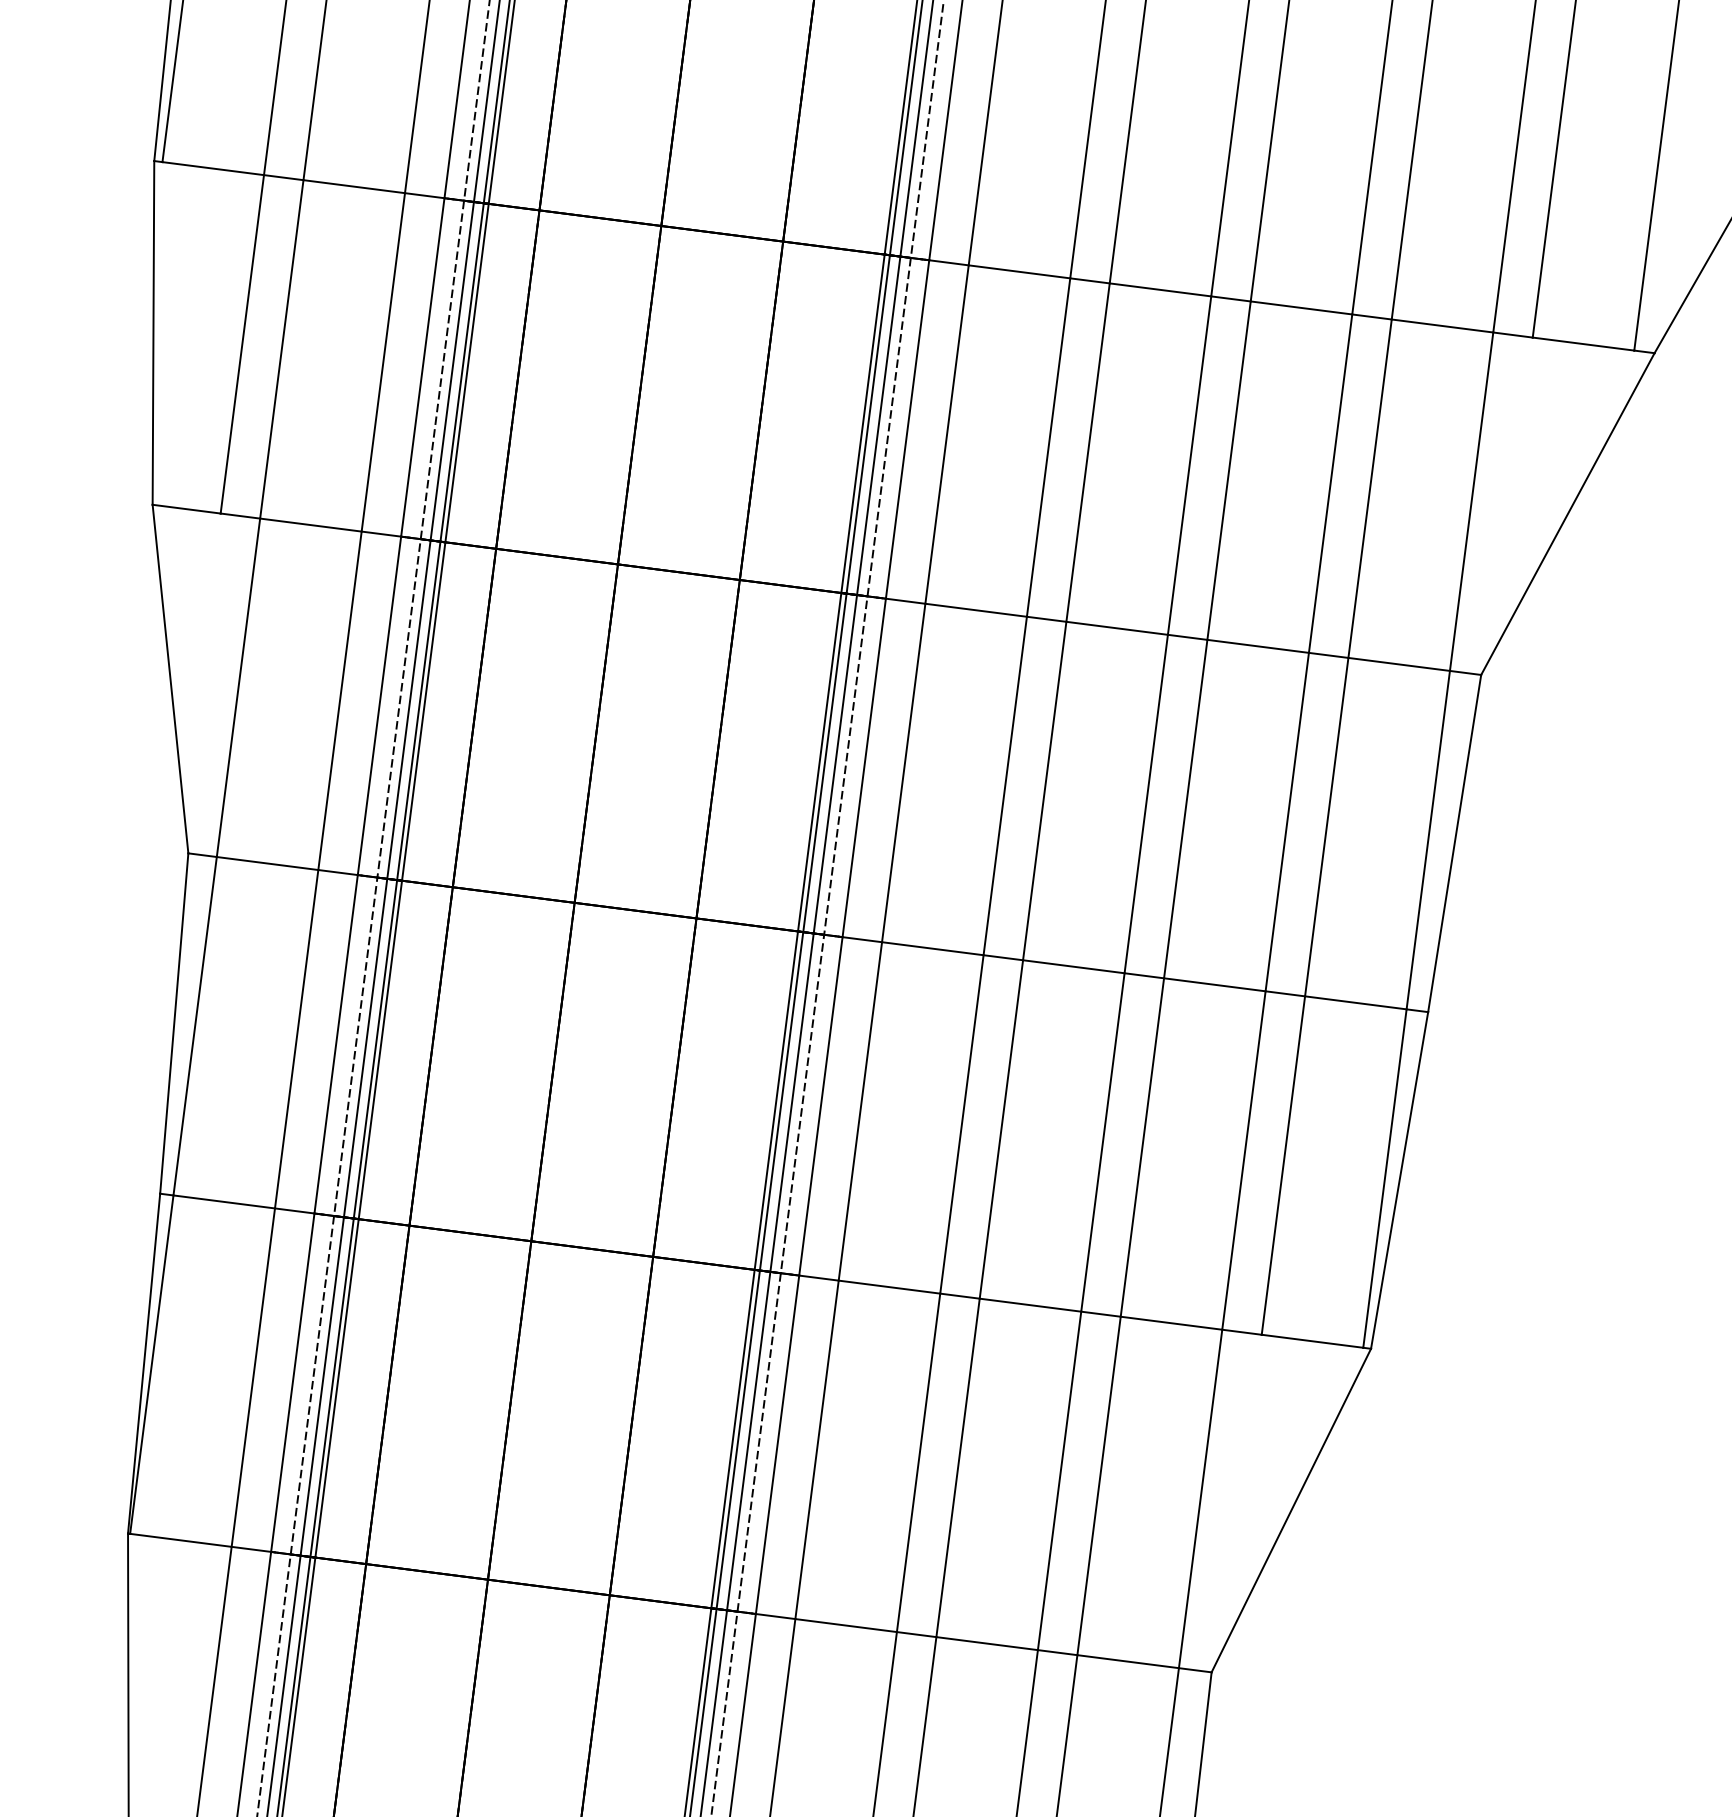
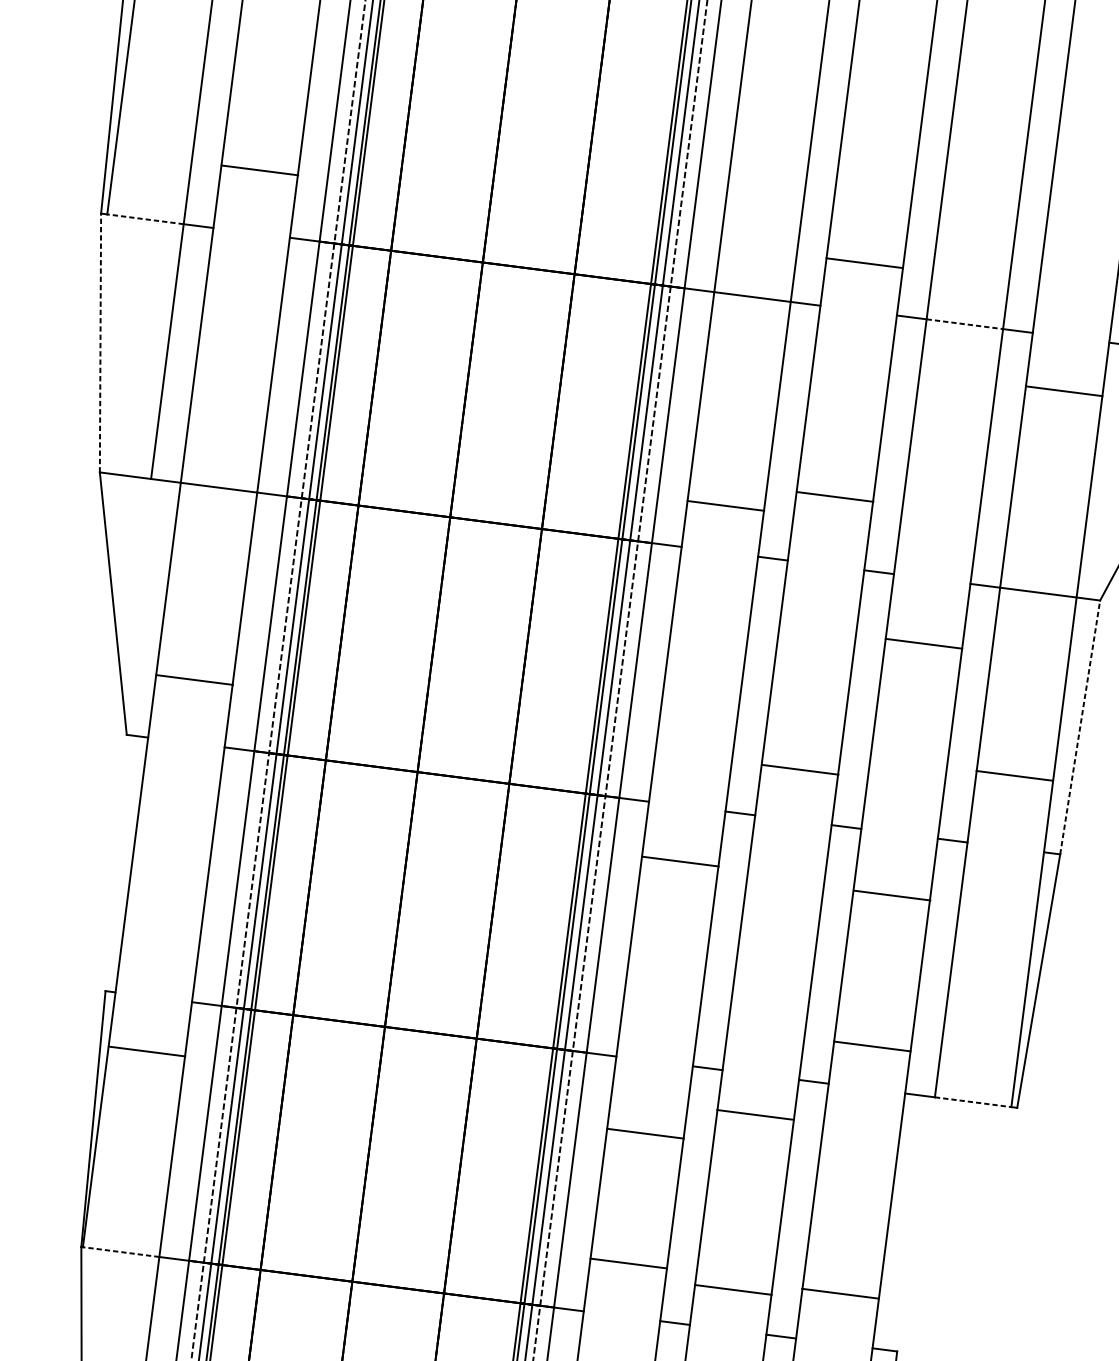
line: (212, 168) -> (144, 219), solid -> dashed
line: (354, 186) -> (260, 170), moved
line: (1160, 289) -> (864, 262), moved
line: (1302, 308) -> (965, 324), solid -> dashed
line: (1442, 325) -> (1064, 390), moved
line: (153, 332) -> (100, 342), solid -> dashed
line: (975, 609) -> (725, 505), moved
line: (1116, 627) -> (834, 496), moved
line: (1257, 645) -> (923, 643), moved
line: (1454, 843) -> (1080, 727), solid -> dashed
line: (267, 863) -> (194, 679), moved
line: (932, 948) -> (680, 861), moved
line: (1073, 966) -> (799, 769), moved
line: (1214, 984) -> (891, 895), moved
line: (1355, 1002) -> (1014, 775), moved
line: (174, 1023) -> (116, 862), removed
line: (223, 1201) -> (146, 1051), moved
line: (889, 1286) -> (645, 1133), moved
line: (1030, 1304) -> (755, 1114), moved
line: (1171, 1322) -> (872, 1045), moved
line: (1313, 1341) -> (973, 1102), solid -> dashed
line: (1291, 1510) -> (957, 1229), removed
line: (180, 1540) -> (120, 1252), solid -> dashed
line: (845, 1625) -> (628, 1263), moved
line: (986, 1643) -> (732, 1289), moved
line: (1127, 1661) -> (839, 1293), moved

